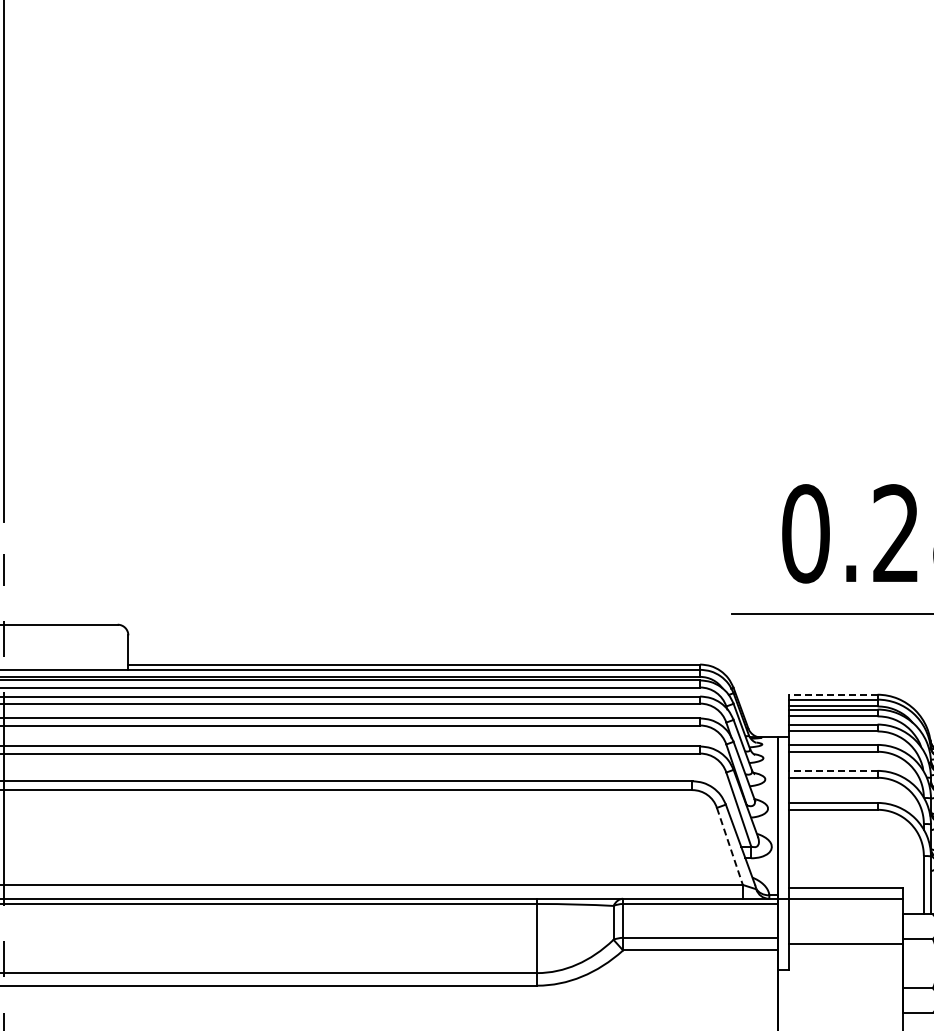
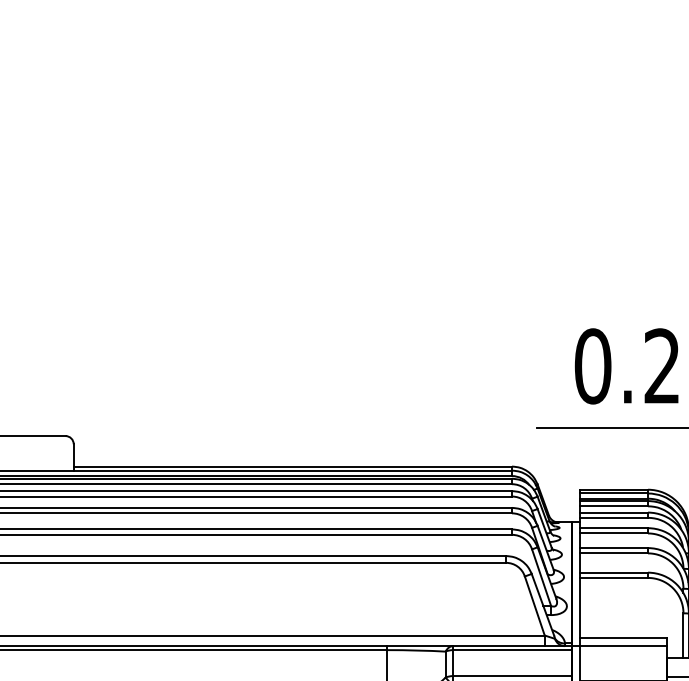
line: (832, 694) -> (613, 489), dashed -> solid
line: (832, 770) -> (613, 547), dashed -> solid
line: (729, 846) -> (534, 606), dashed -> solid

